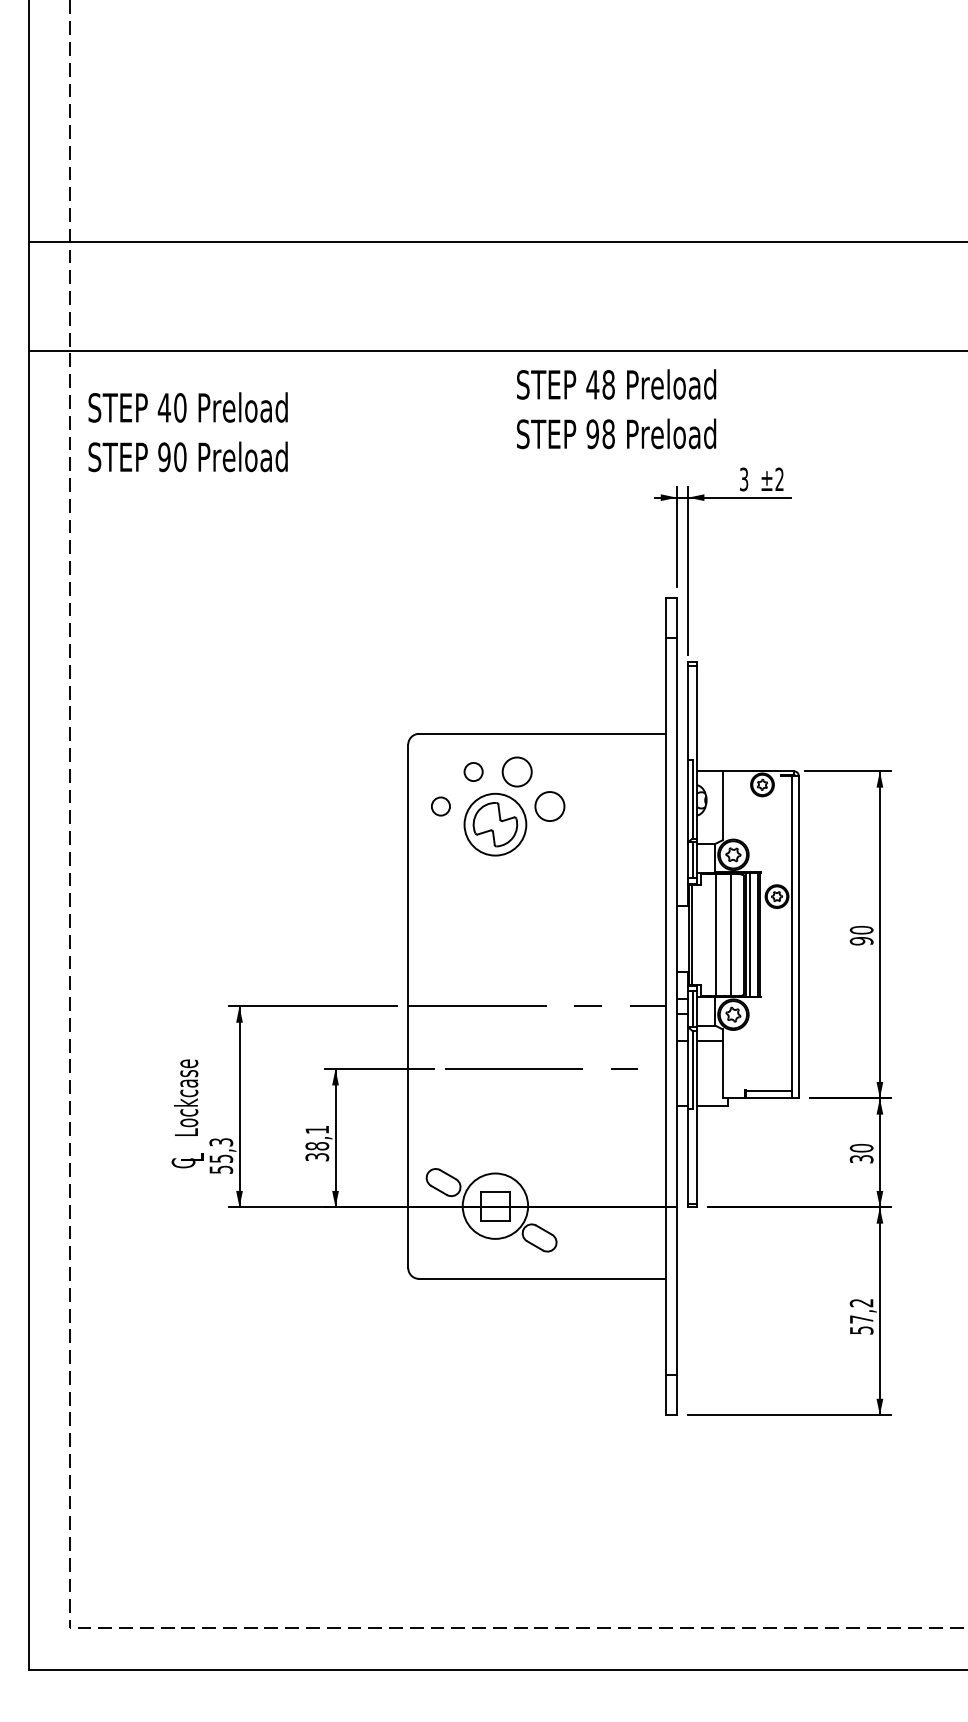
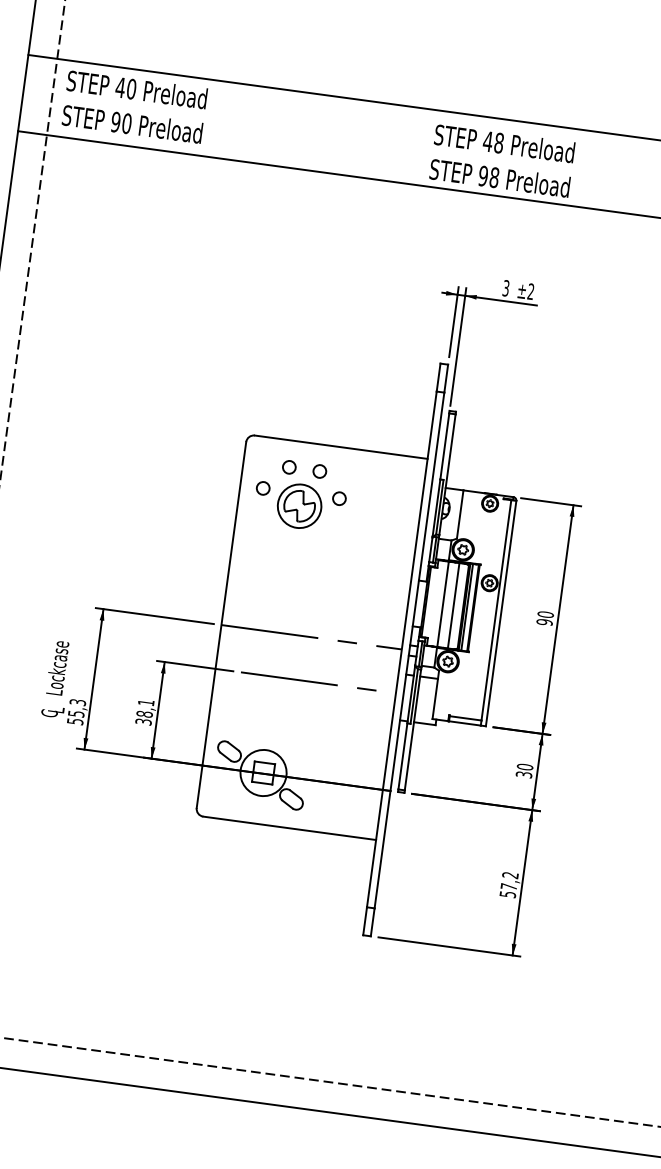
text: (616, 409) -> (502, 161), moved
text: (187, 432) -> (134, 107), moved
circle: (517, 771) -> (320, 471), size x0.62
circle: (549, 806) -> (339, 498), size x0.62

